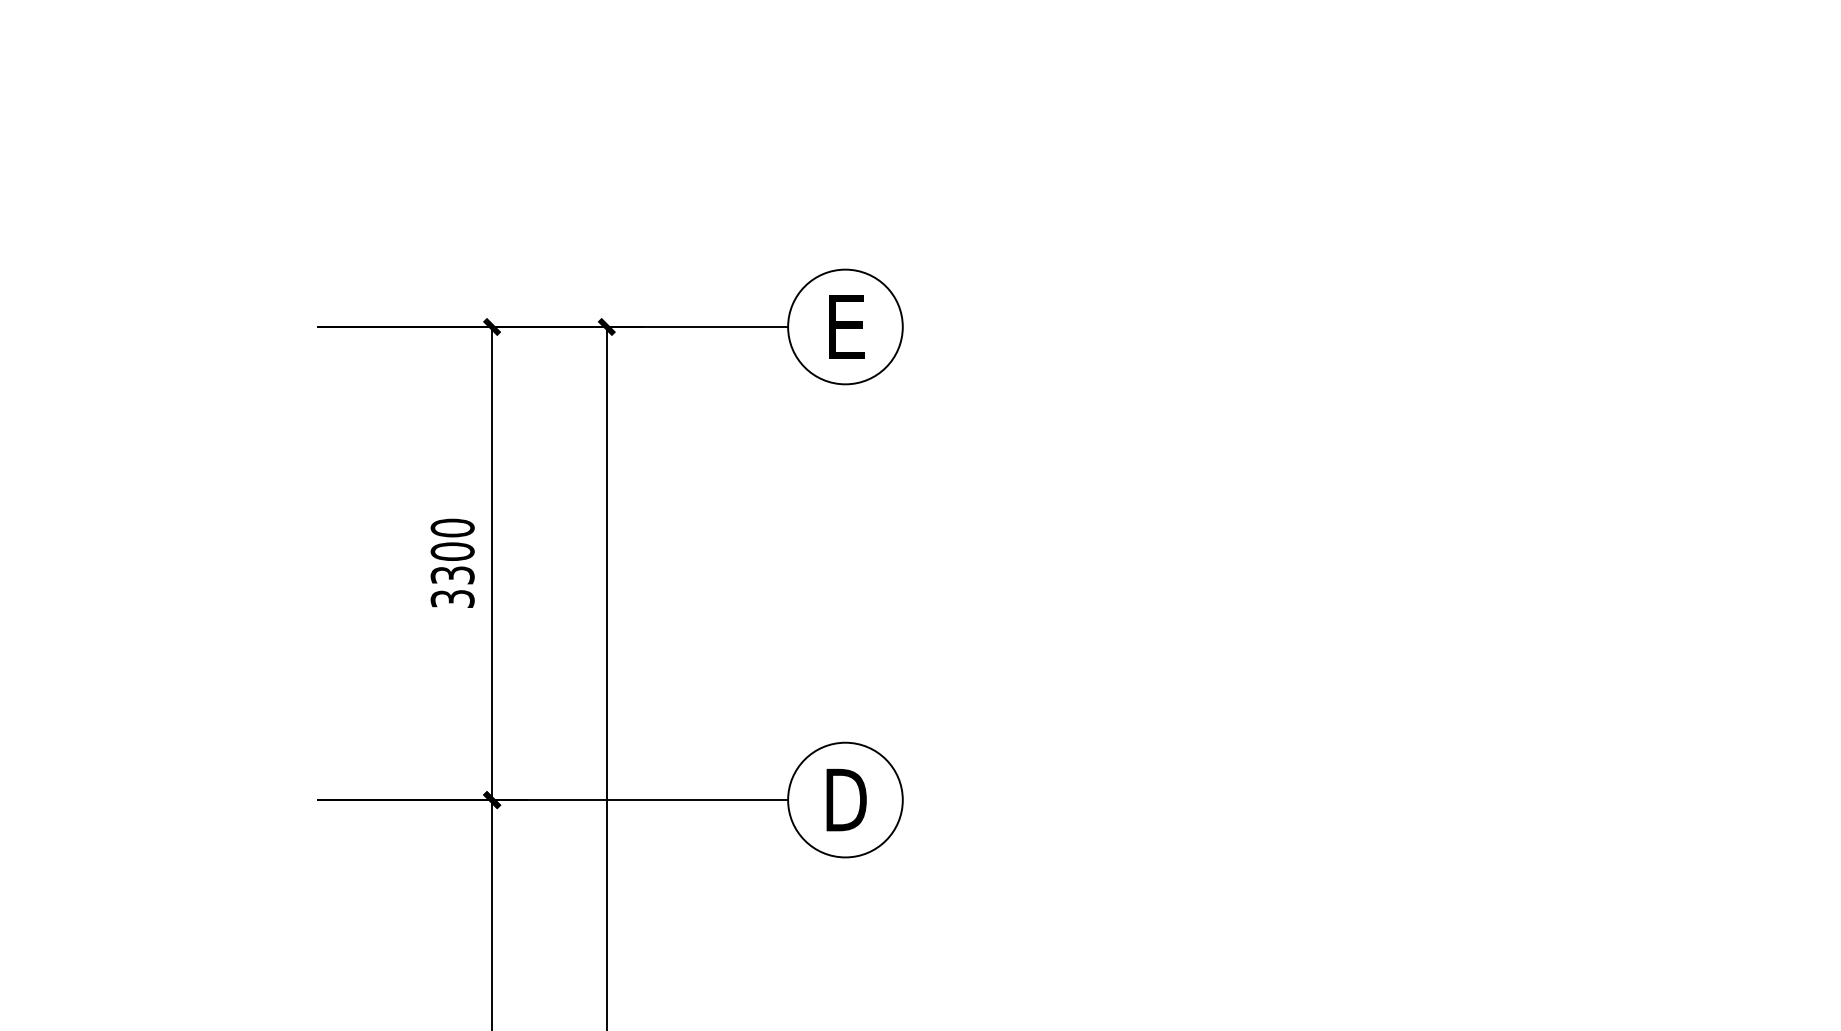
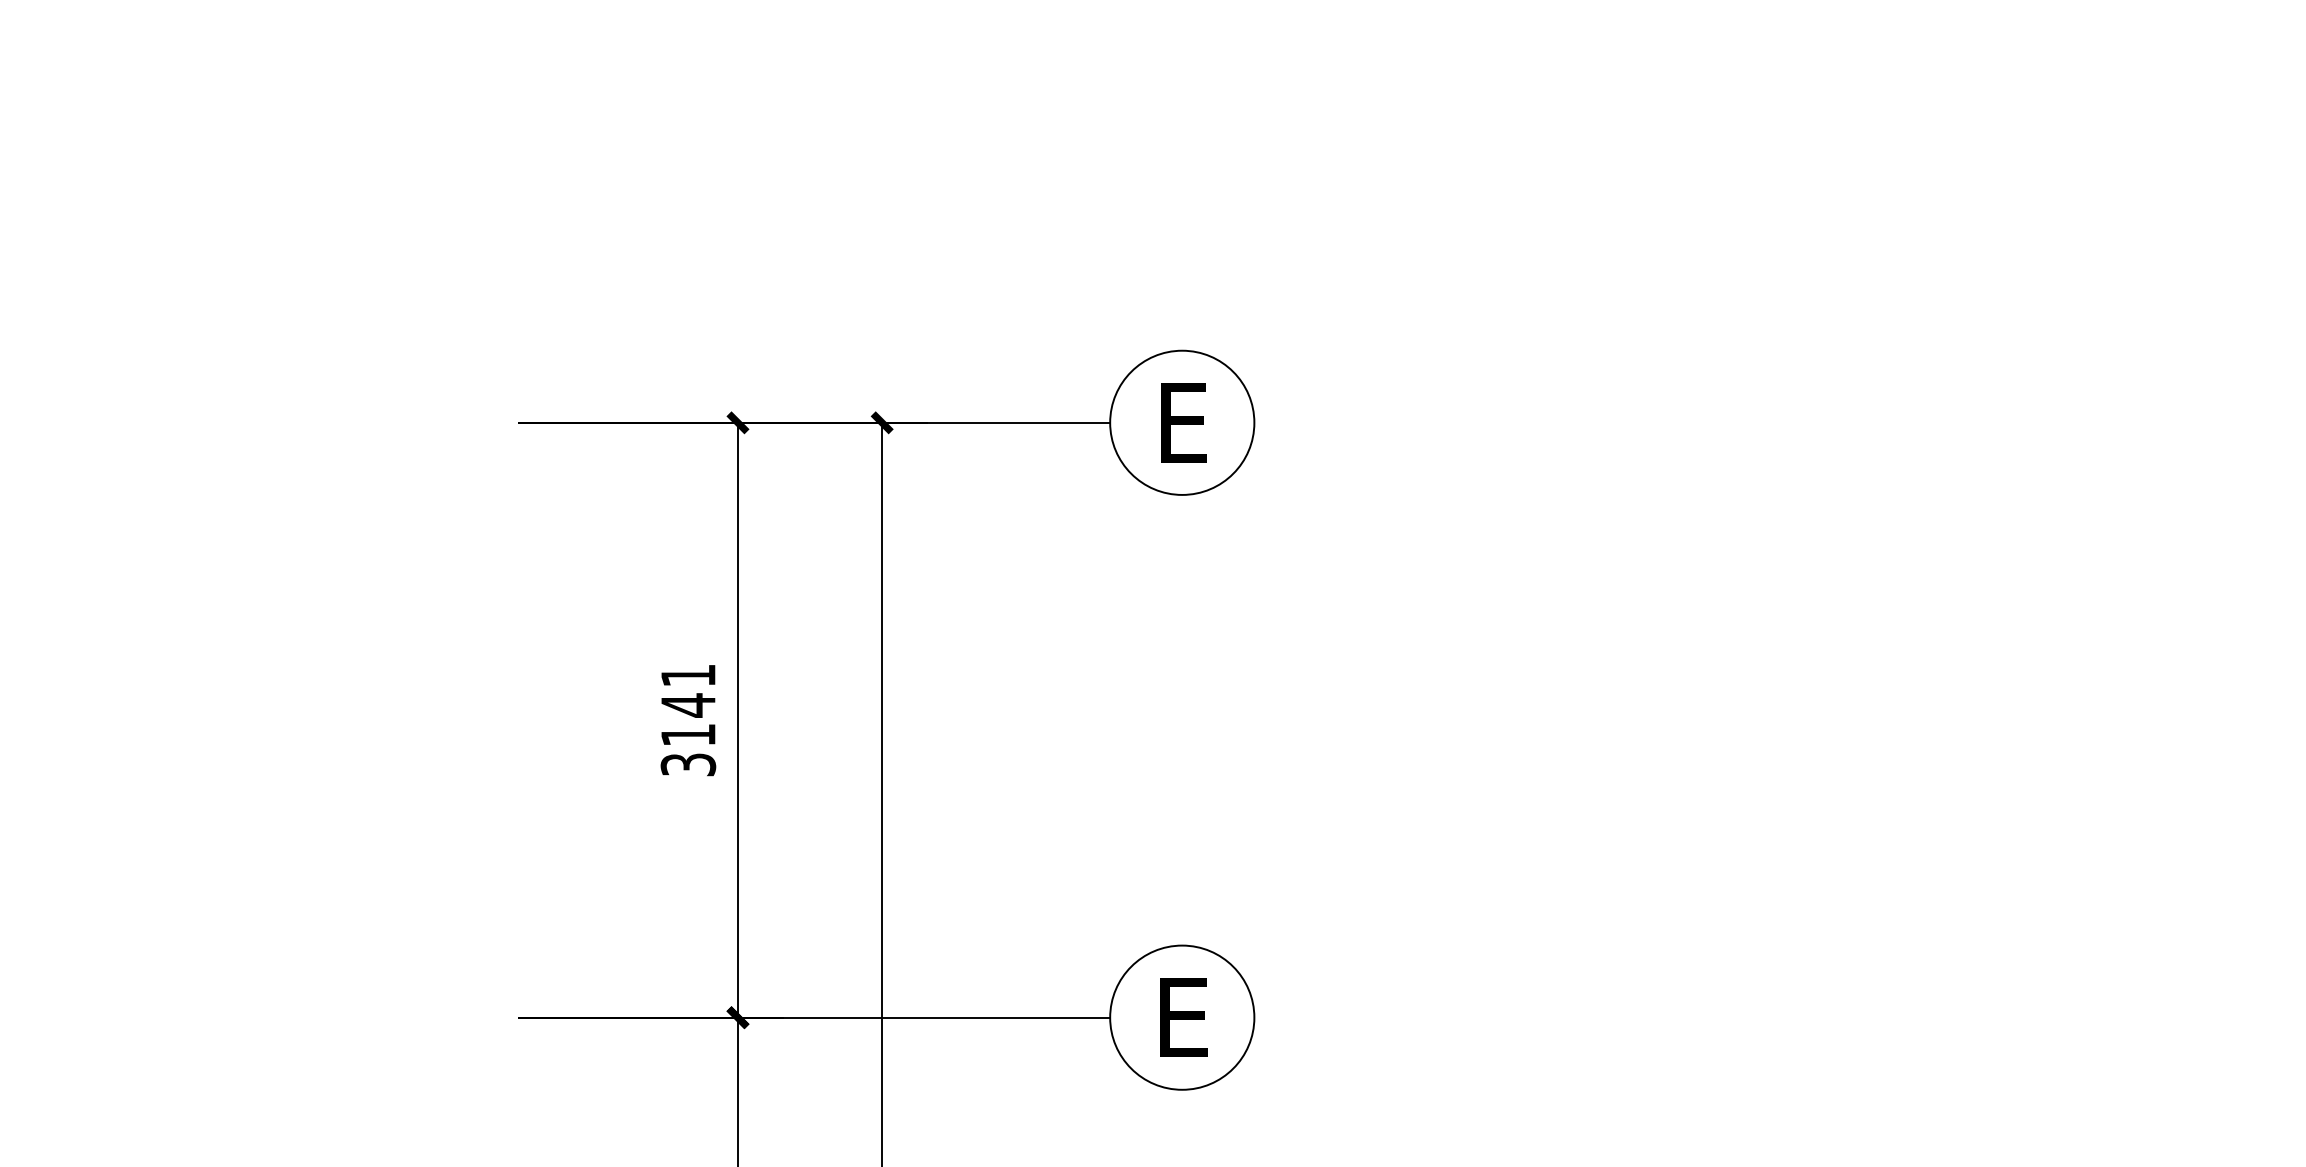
text: (452, 551) -> (688, 705), 3300 -> 3141
text: (846, 799) -> (1183, 1016), D -> E

